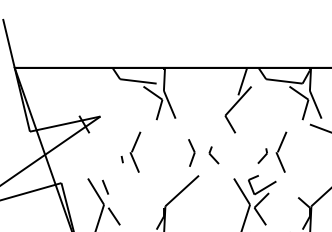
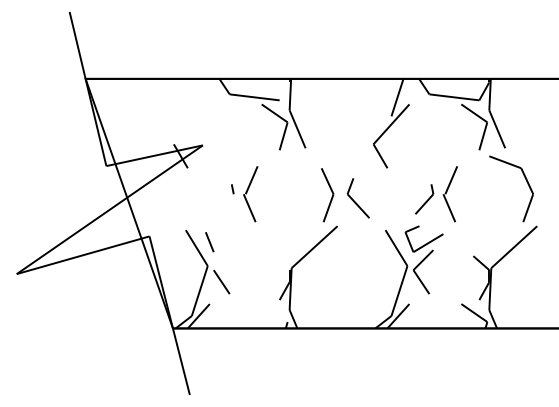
part: (191, 153) -> (327, 195), size x1.43
part: (213, 155) -> (357, 198), size x1.67
part: (262, 156) -> (424, 199), size x1.43
part: (122, 159) -> (232, 189), moved

